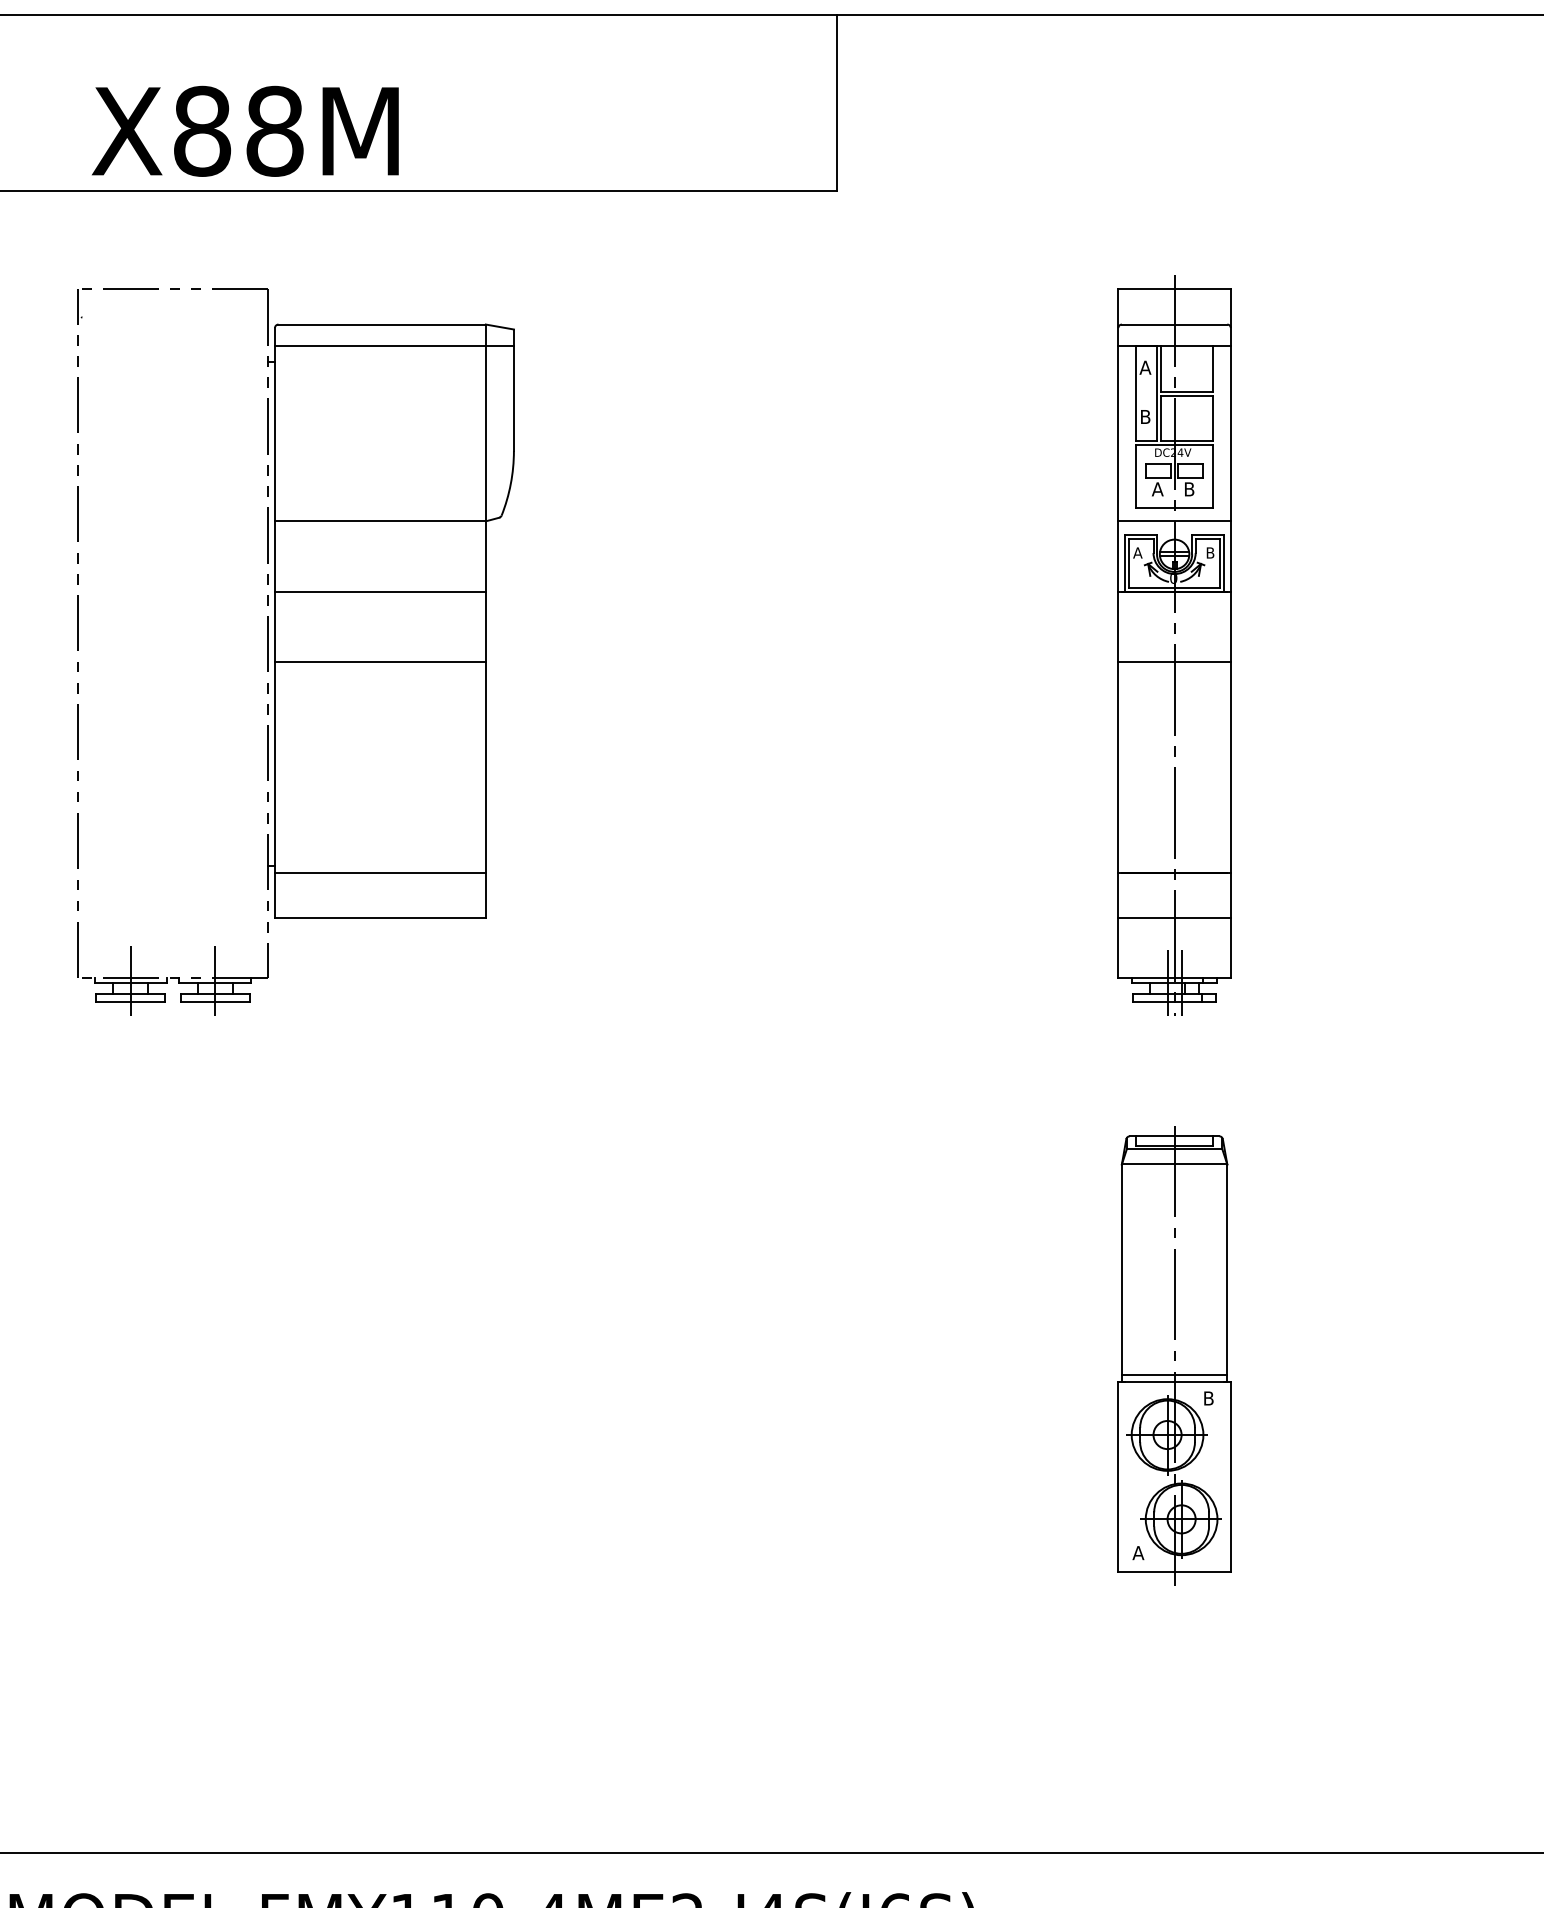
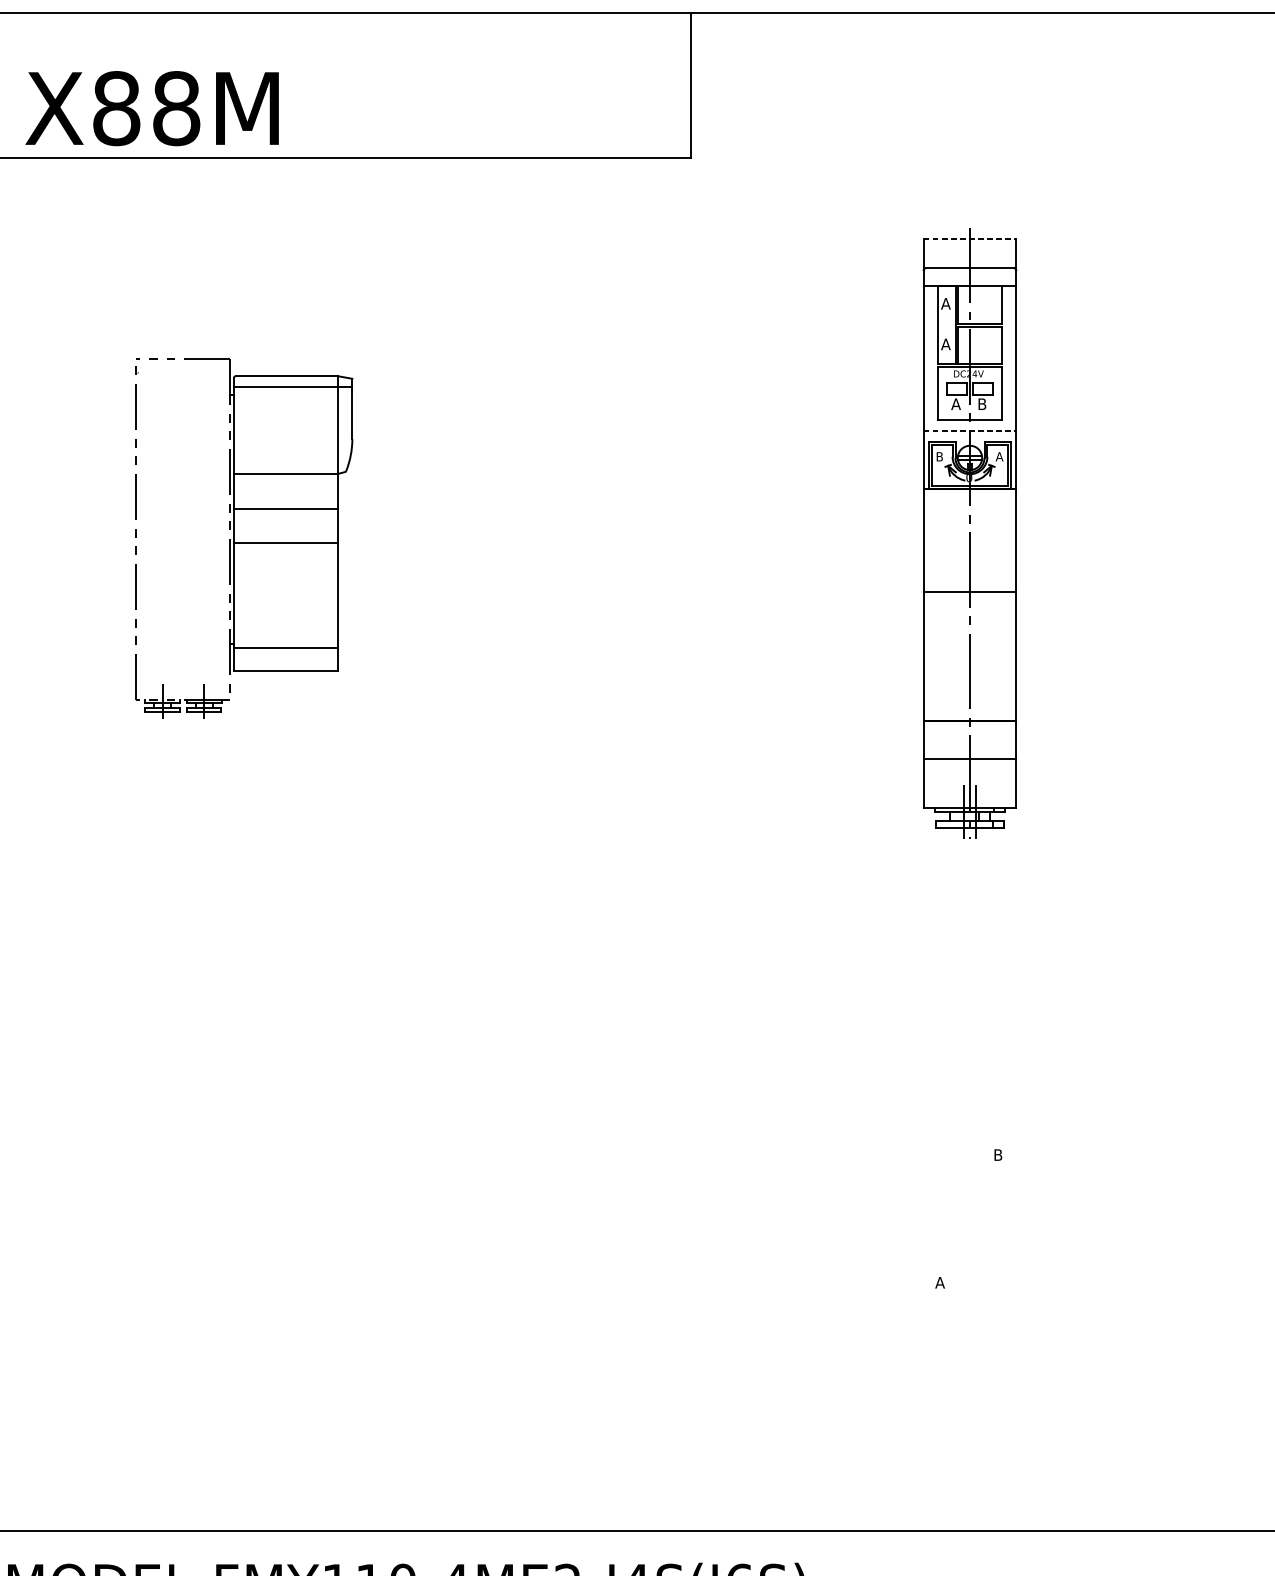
text: (245, 130) -> (152, 107), moved
line: (1175, 289) -> (970, 239), solid -> dashed
text: (1145, 416) -> (945, 344), B -> A
line: (1175, 521) -> (970, 430), solid -> dashed
text: (1137, 552) -> (939, 456), A -> B
text: (1210, 552) -> (999, 456), B -> A
part: (295, 651) -> (243, 538), size x0.6
line: (1174, 661) -> (969, 591), moved
part: (1174, 1355) -> (969, 1119), removed

